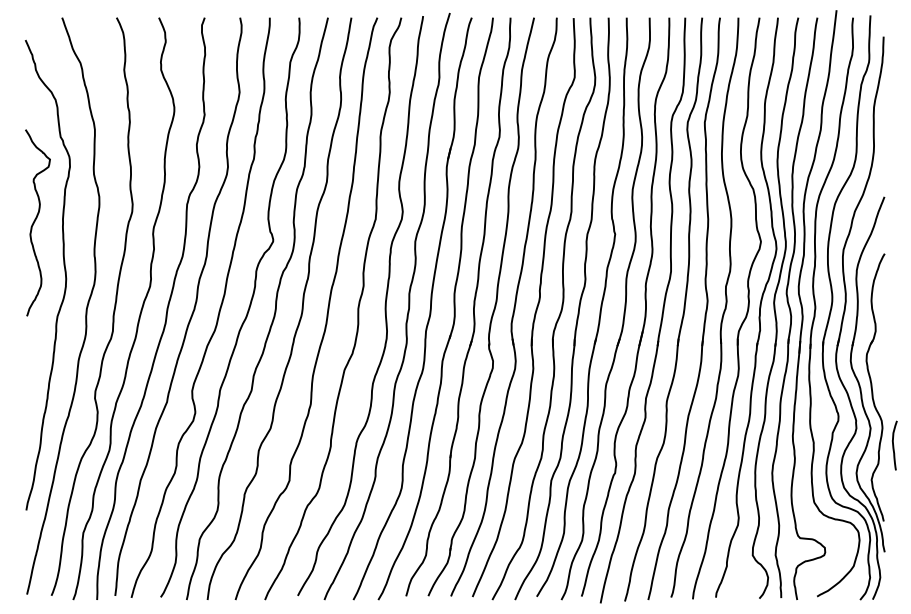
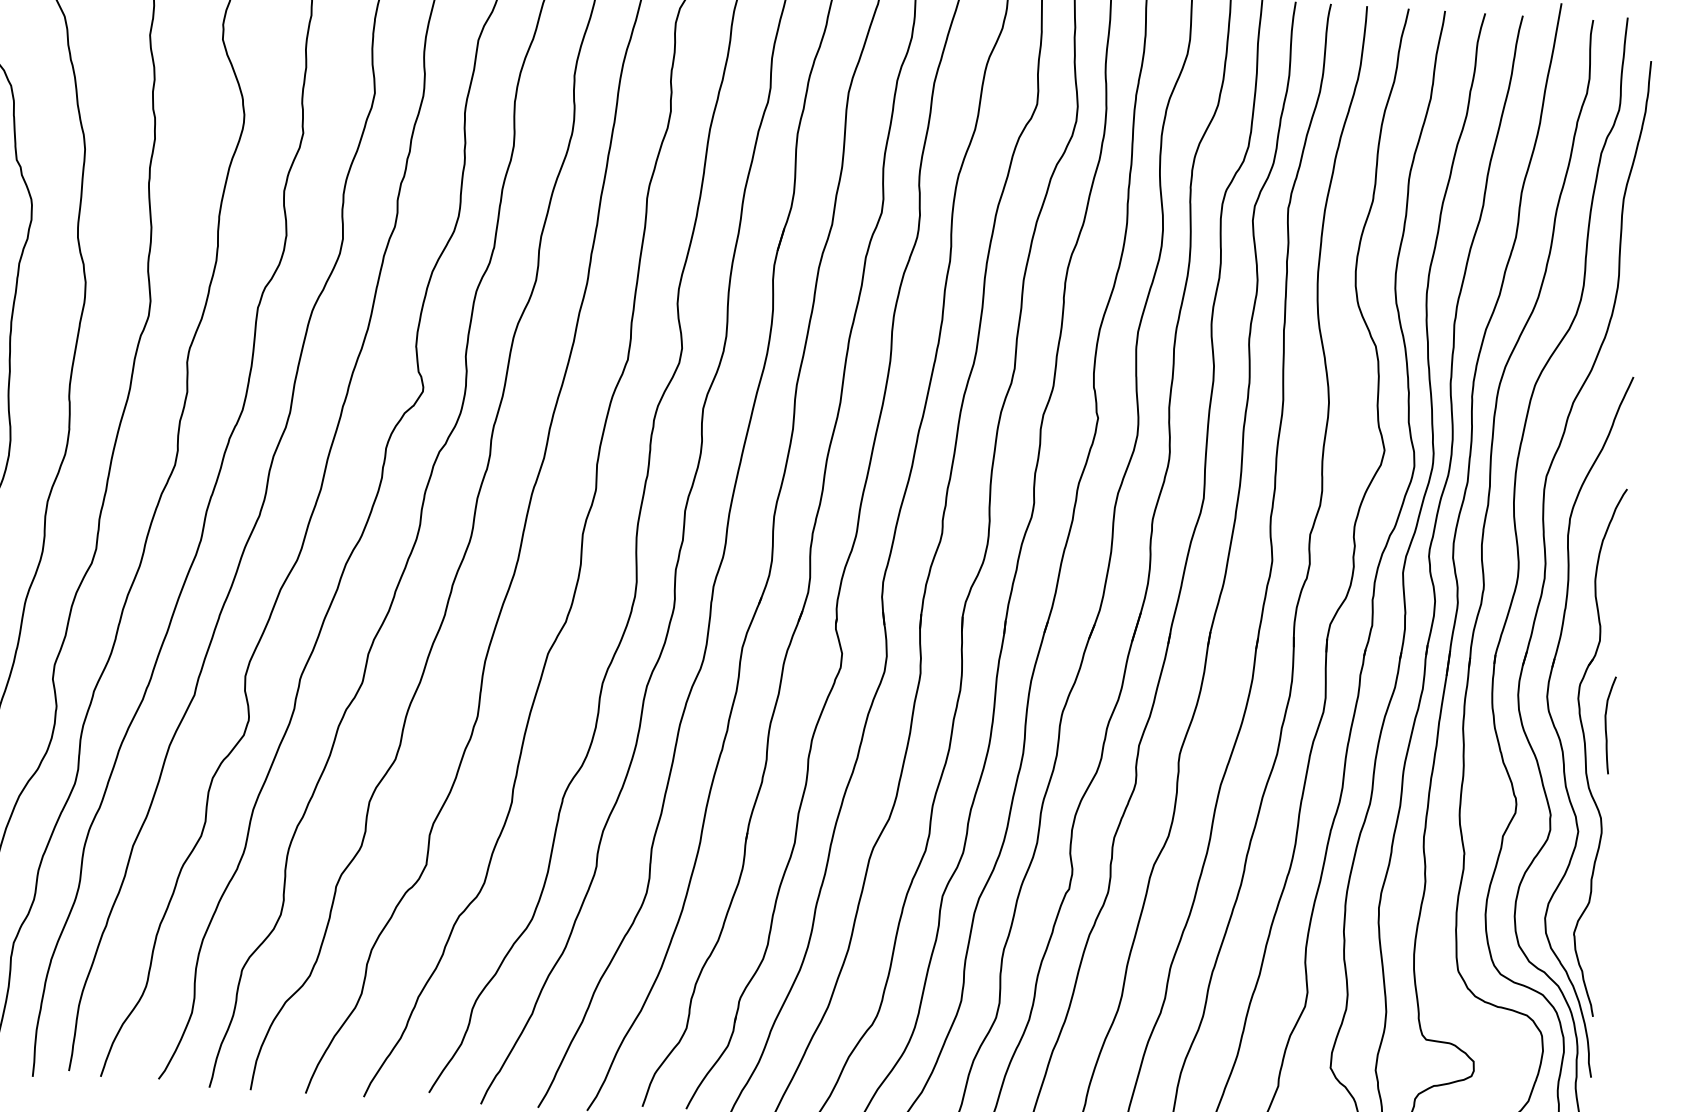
curve: (894, 445) -> (1608, 724), moved

